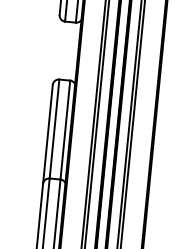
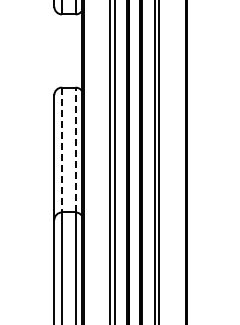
line: (54, 129) -> (61, 150), solid -> dashed
line: (65, 129) -> (75, 149), solid -> dashed

